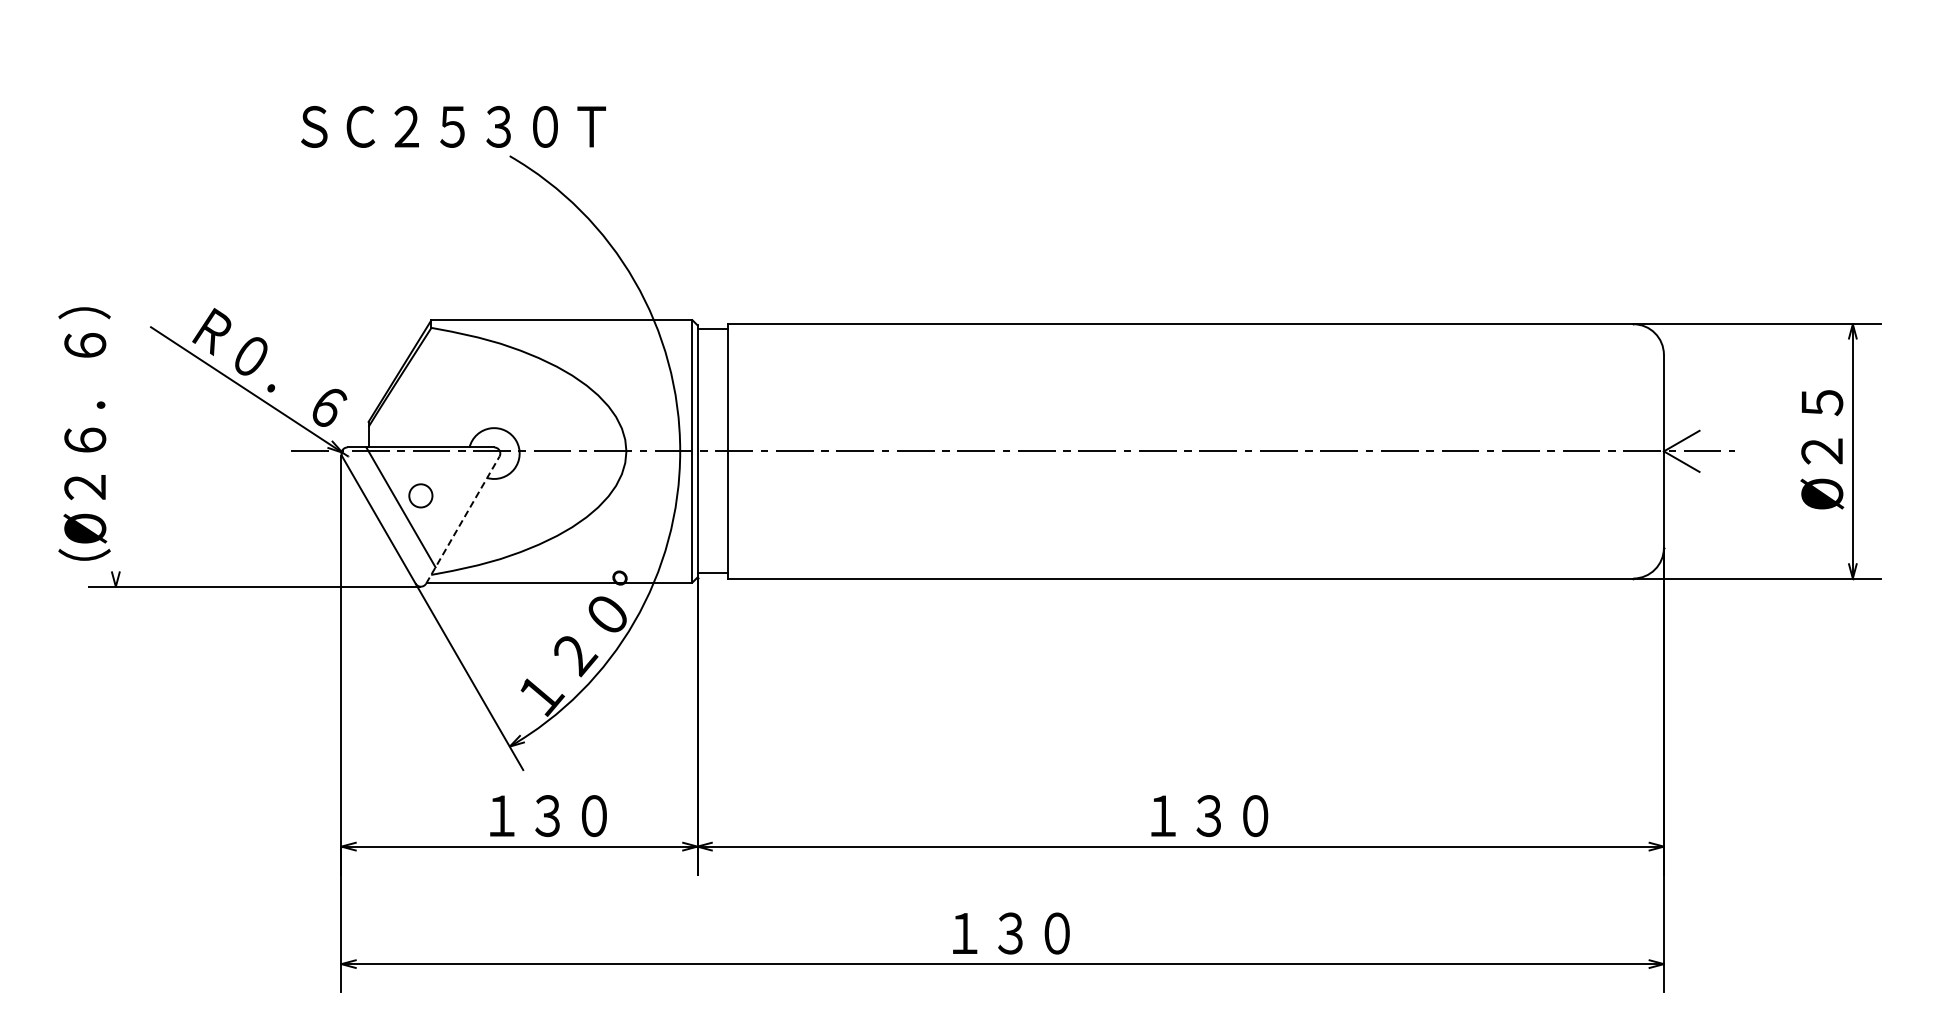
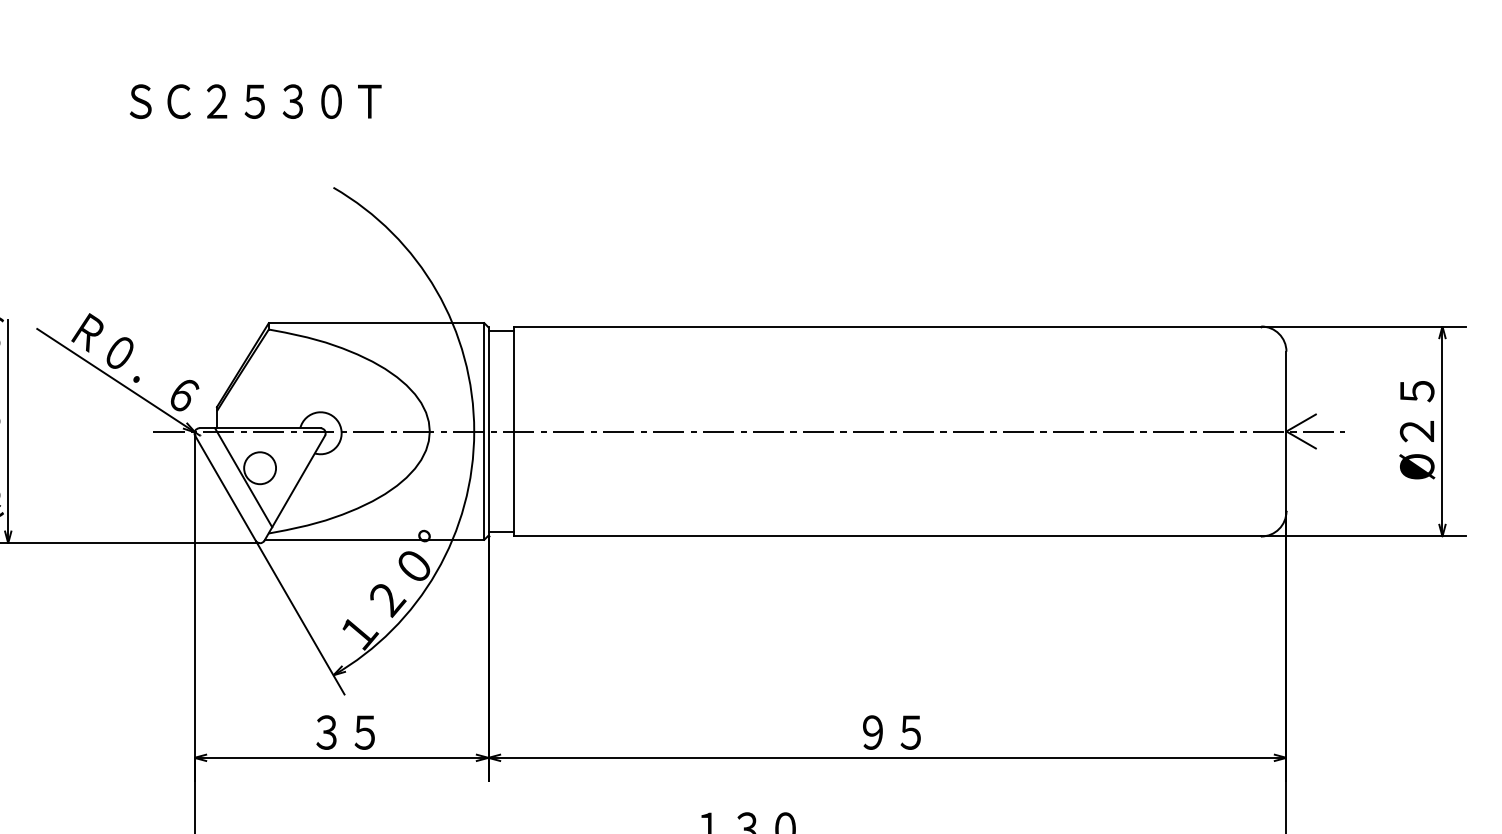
text: (453, 126) -> (255, 101), moved
line: (115, 451) -> (7, 431), added
circle: (420, 495) -> (259, 467), size x1.67
line: (463, 519) -> (295, 487), dashed -> solid
text: (547, 816) -> (364, 732), １３０ -> ３５
text: (1209, 816) -> (911, 732), １３０ -> ９５

